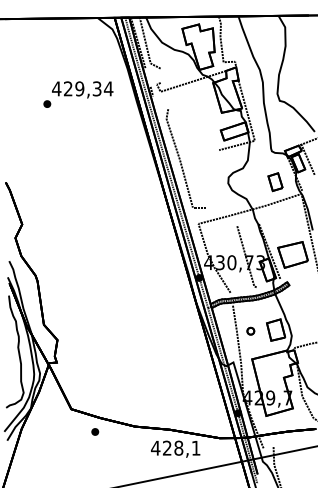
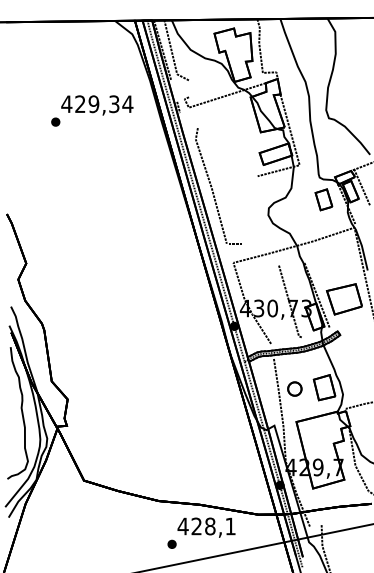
part: (275, 181) -> (323, 199), moved
part: (250, 330) -> (294, 388), size x1.67
part: (94, 431) -> (171, 543), moved

